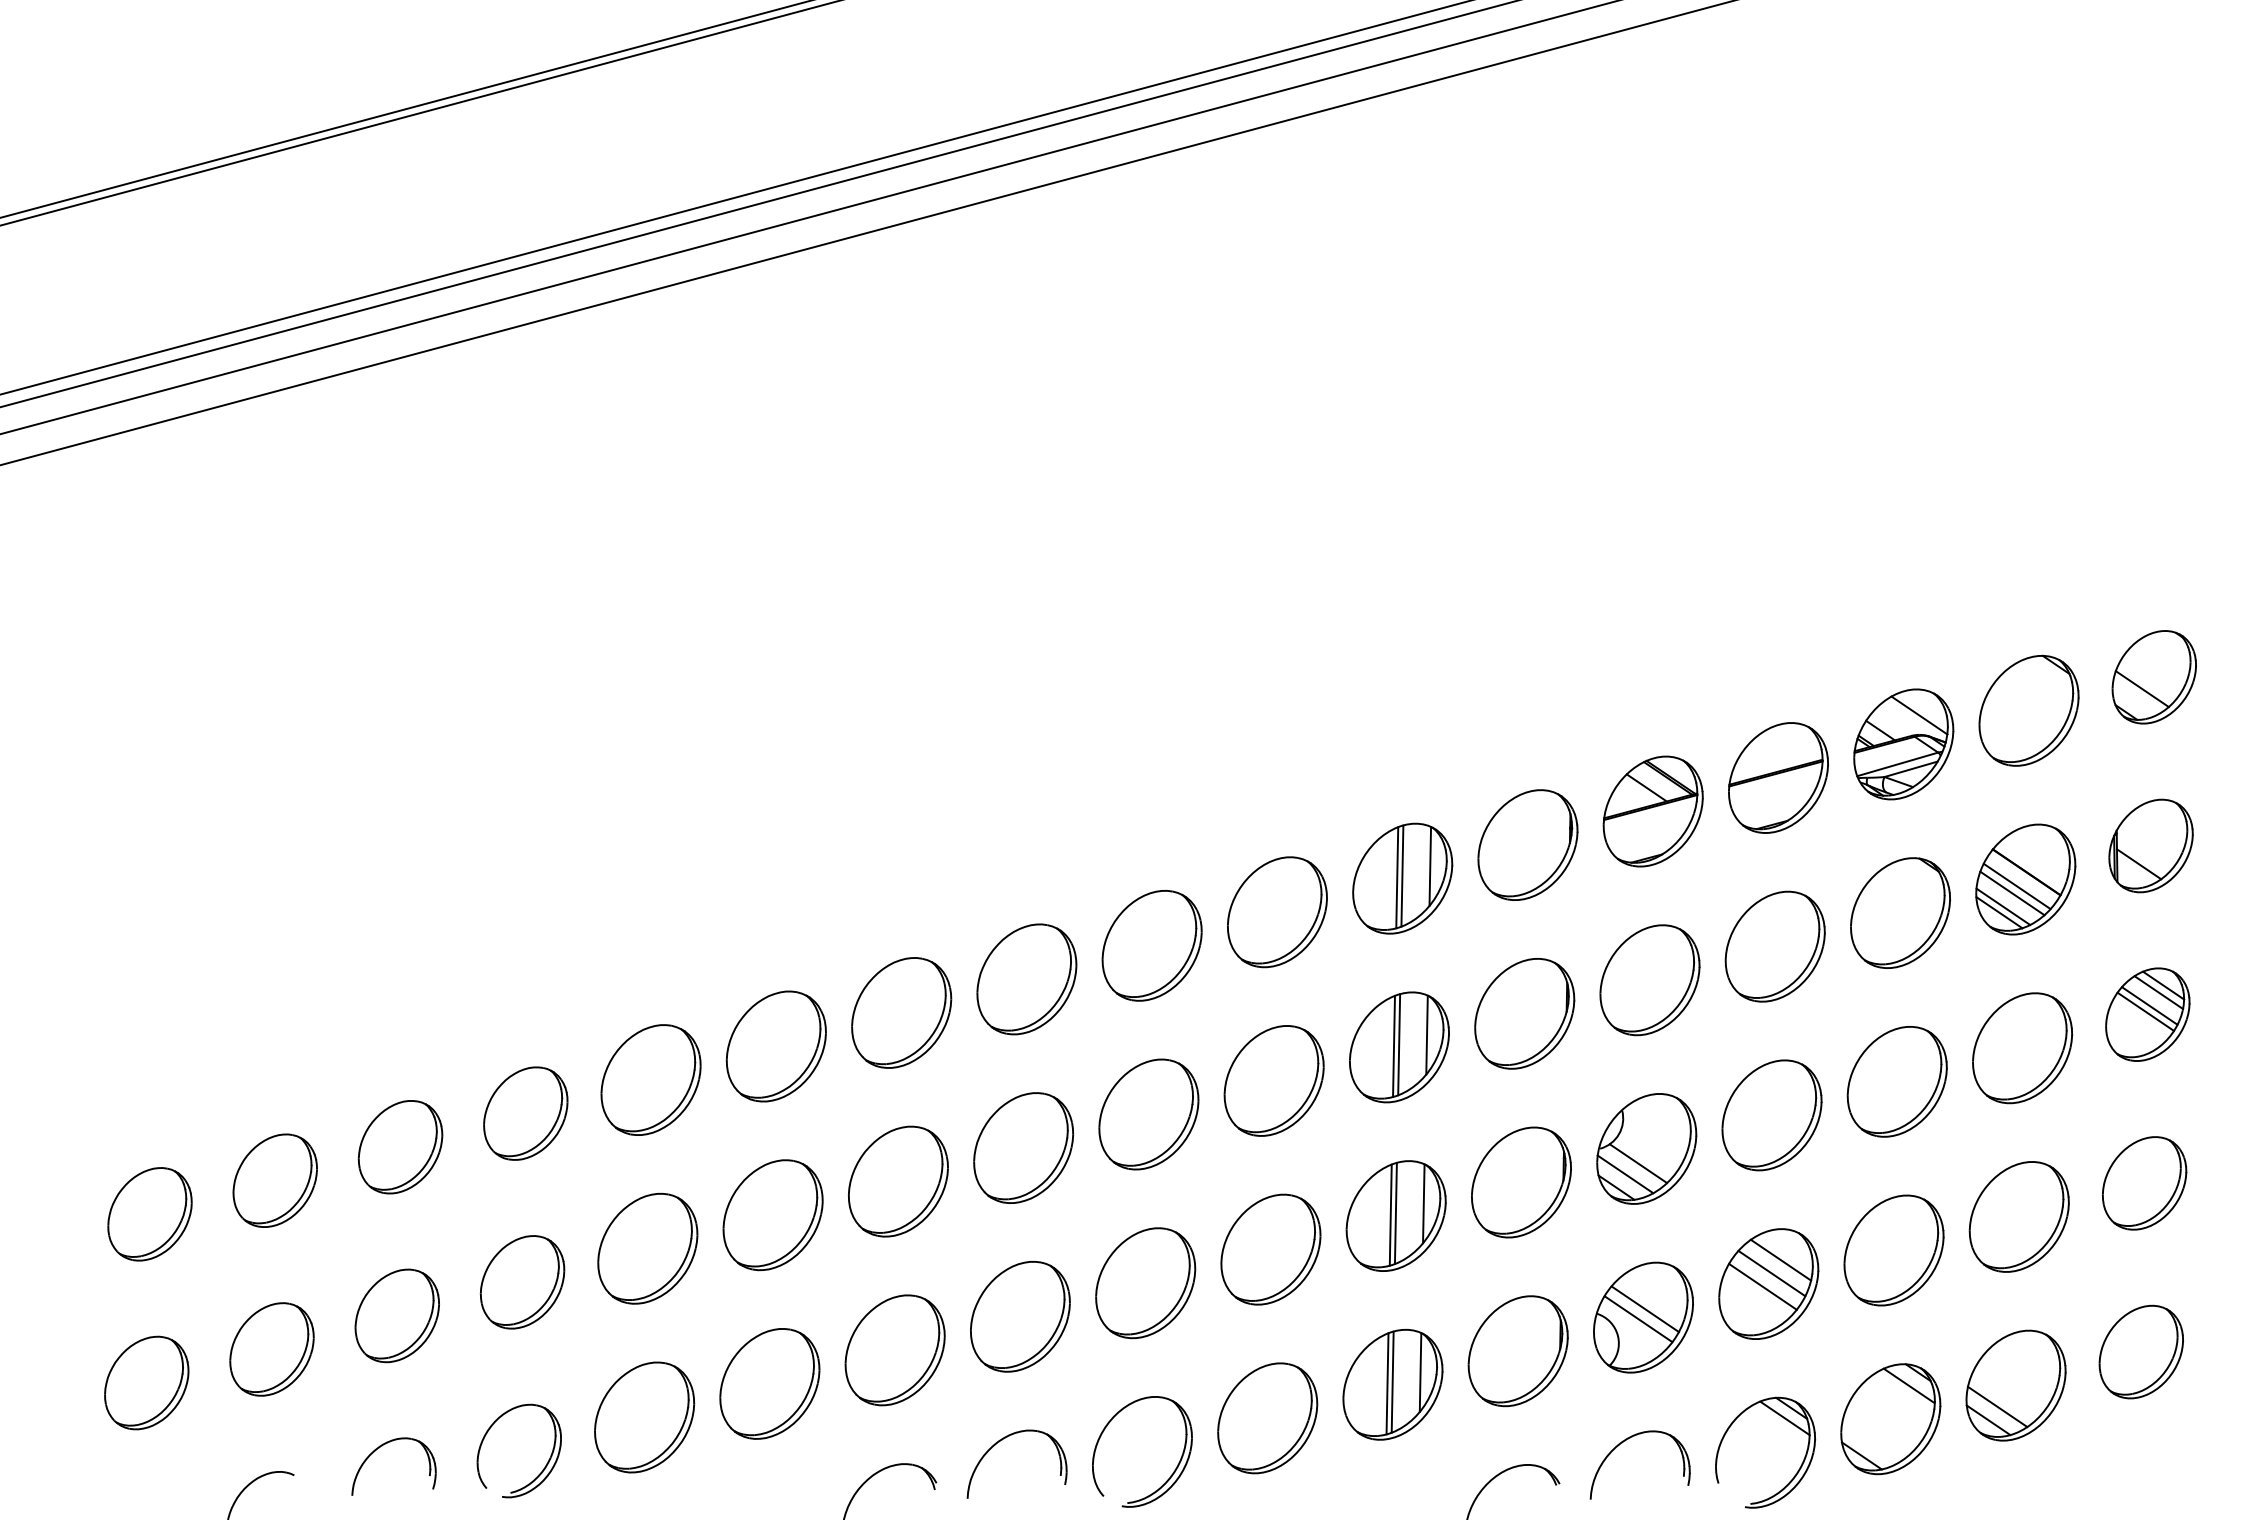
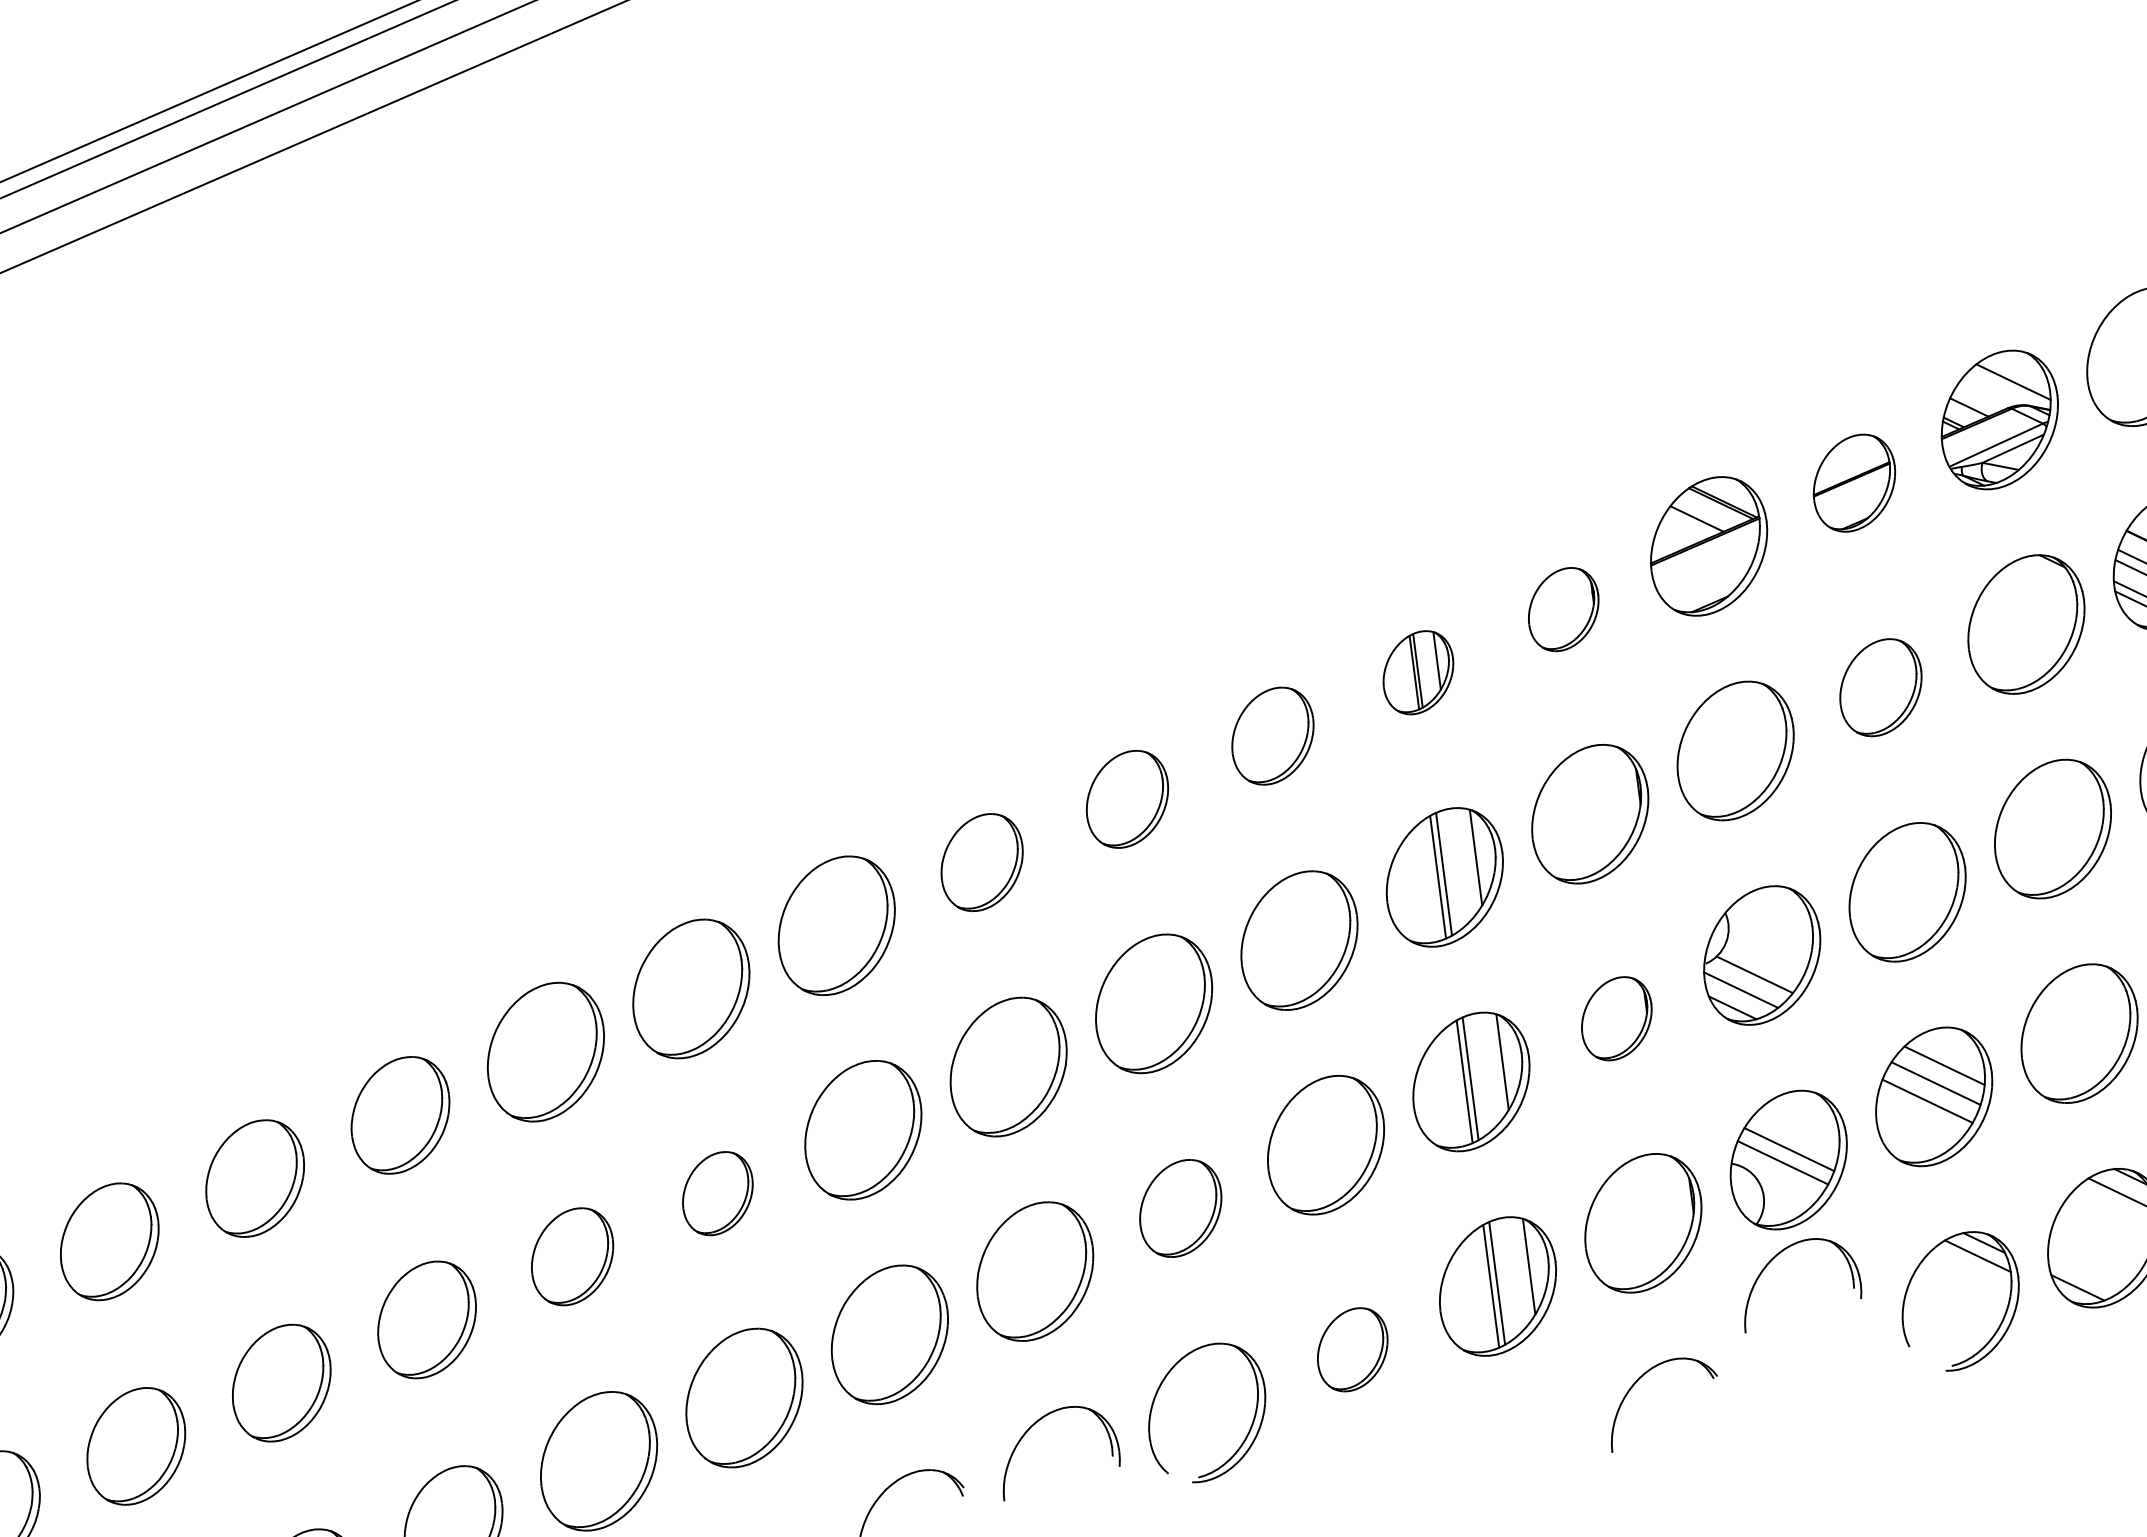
part: (1778, 777) -> (1854, 482), size x0.7
part: (1527, 844) -> (1563, 608), size x0.6
part: (1402, 878) -> (1418, 672), size x0.6
part: (1277, 912) -> (1273, 736), size x0.7
part: (1151, 945) -> (1126, 799), size x0.7
part: (1774, 946) -> (1880, 687), size x0.7
part: (1026, 979) -> (981, 862), size x0.7
part: (1521, 1182) -> (1616, 1018), size x0.6
part: (772, 1215) -> (717, 1193), size x0.6
part: (647, 1248) -> (572, 1256), size x0.7
part: (1145, 1283) -> (1180, 1208), size x0.7
part: (1267, 1418) -> (1352, 1349), size x0.6
part: (1625, 1441) -> (1777, 1256), moved

